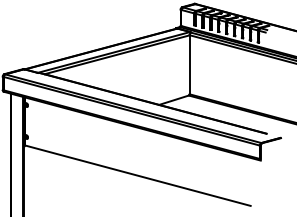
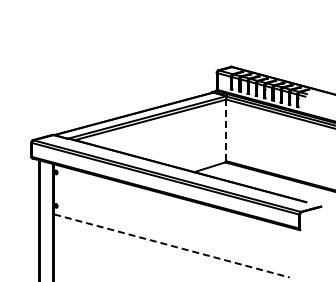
line: (190, 64) -> (226, 130), solid -> dashed
line: (137, 175) -> (171, 245), solid -> dashed

